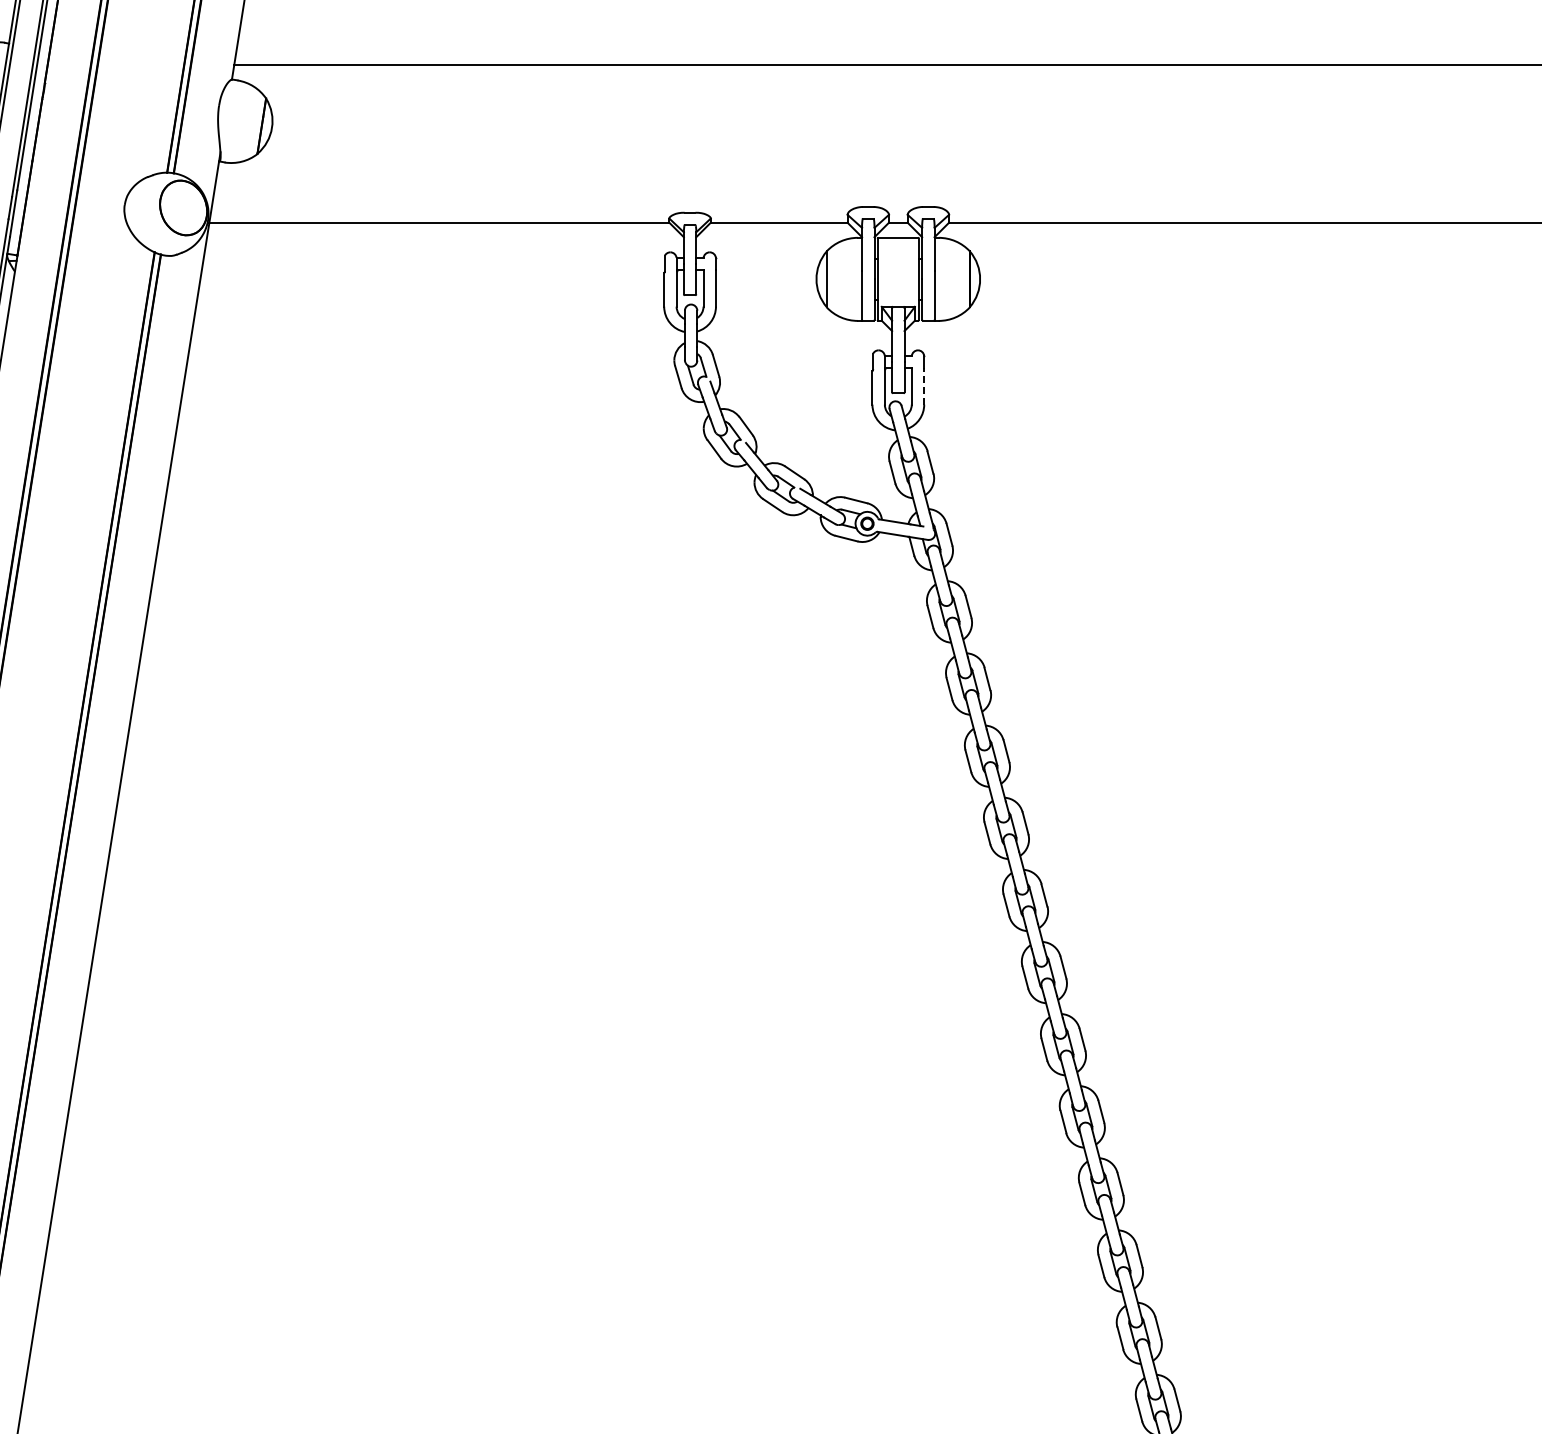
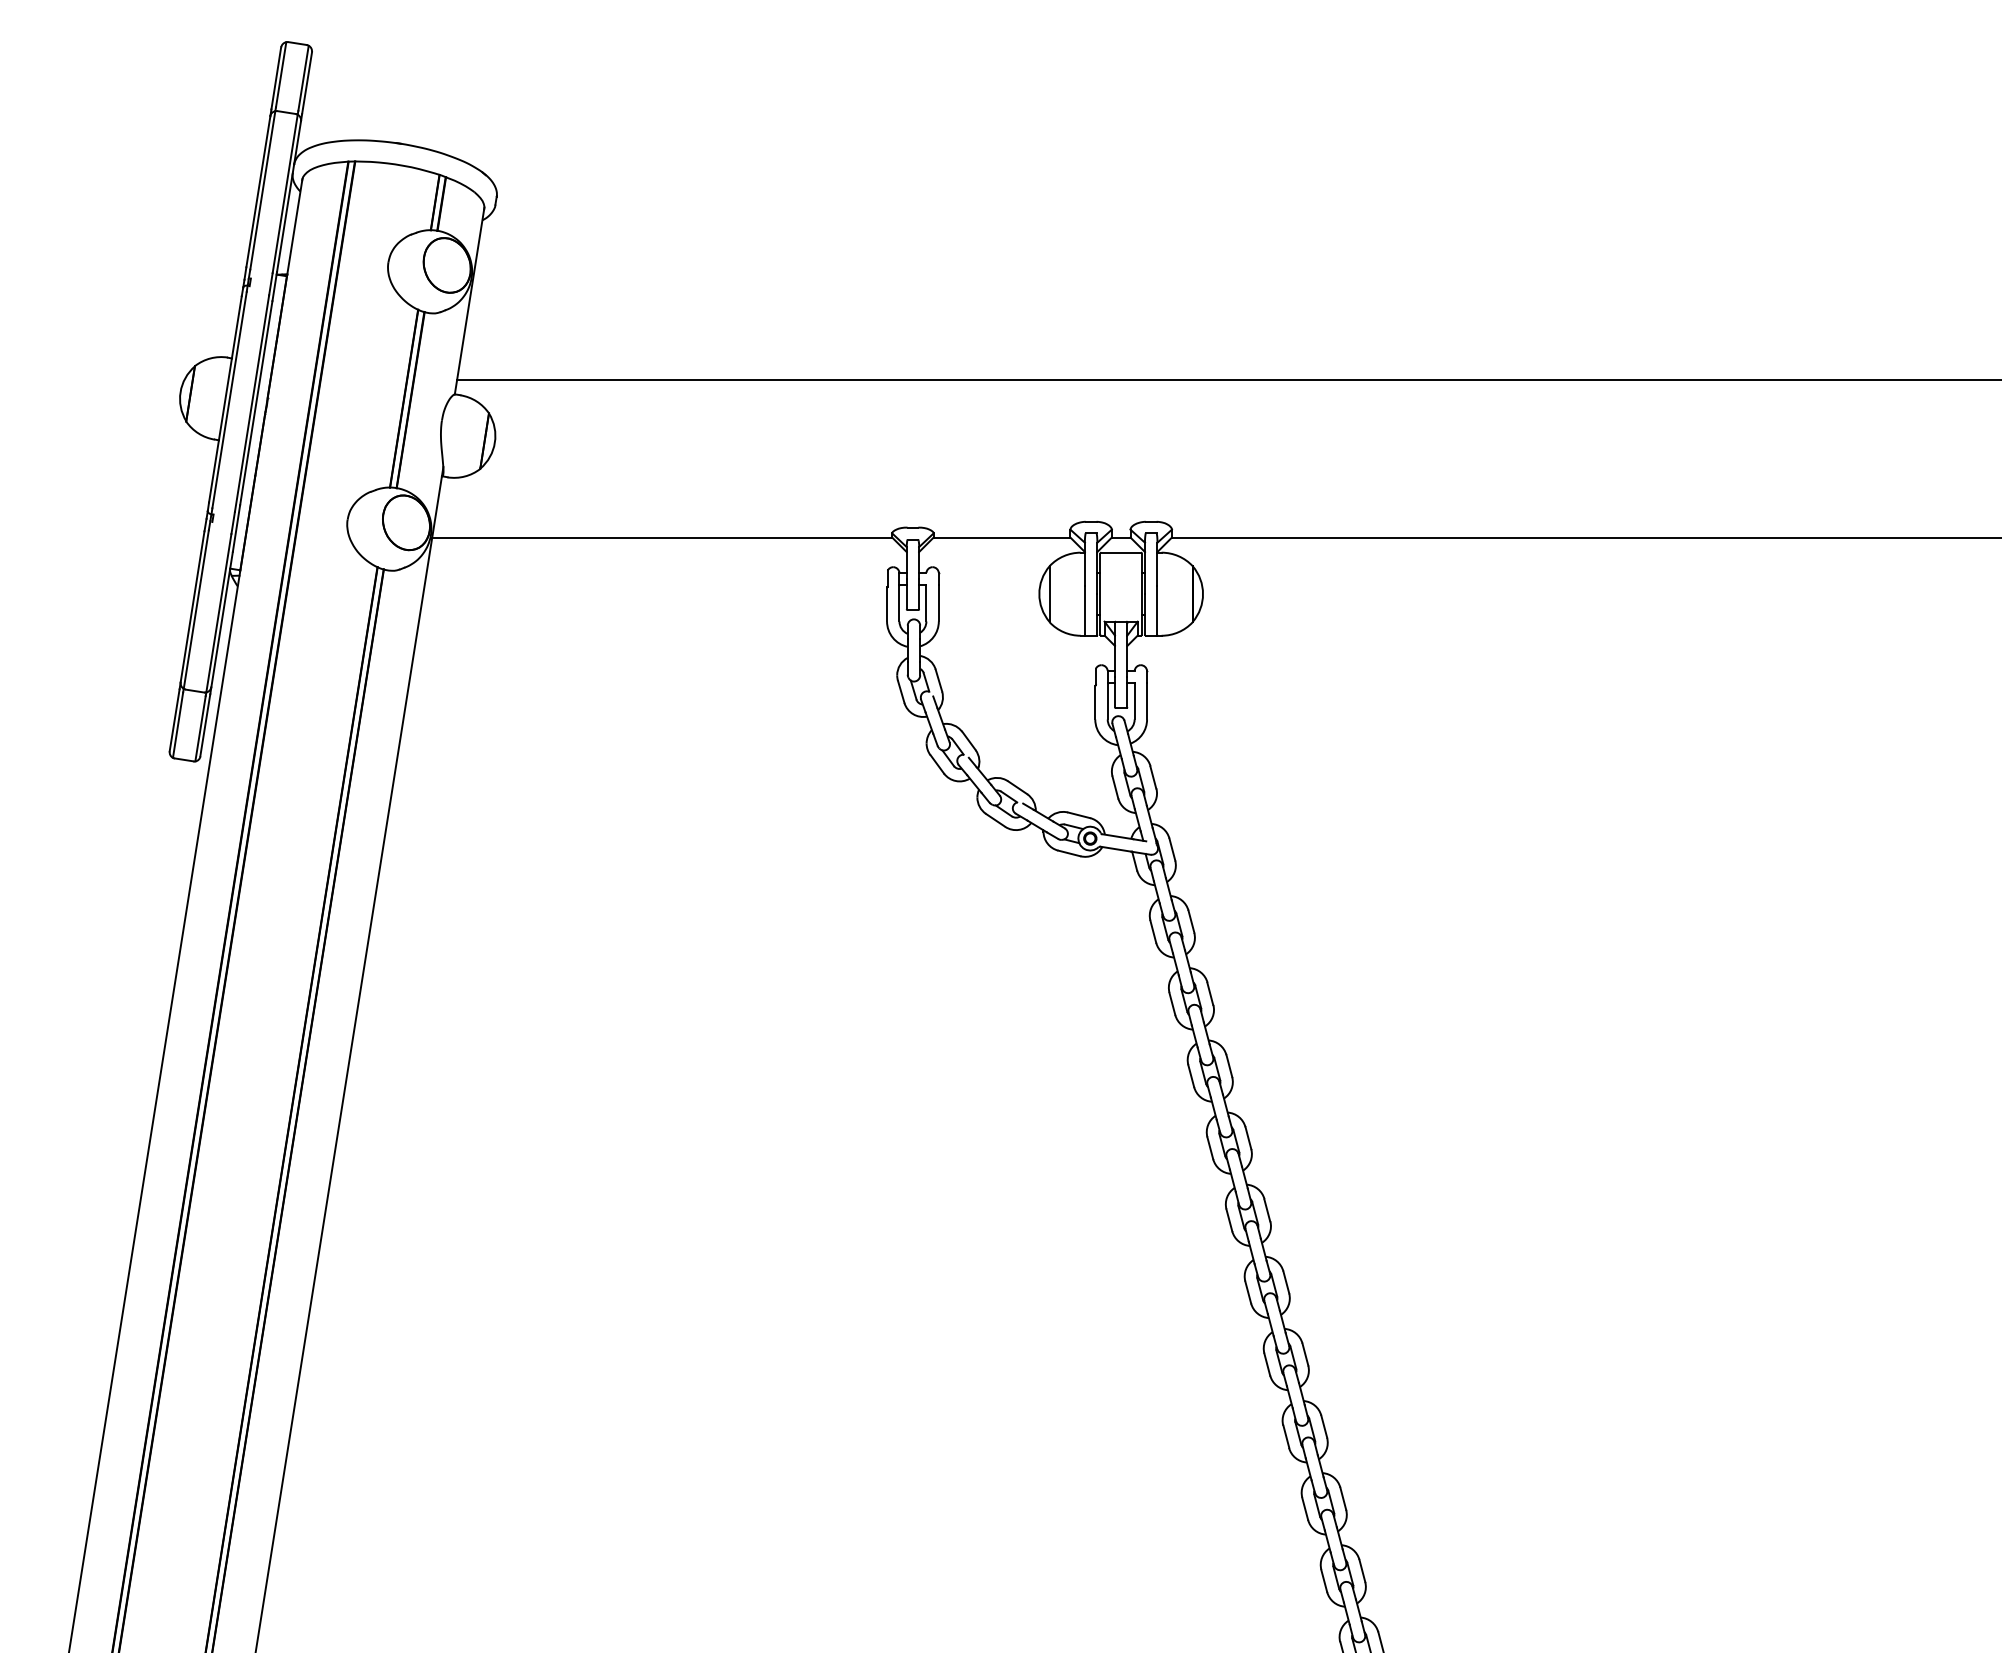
line: (924, 385) -> (1147, 700), dashed -> solid

